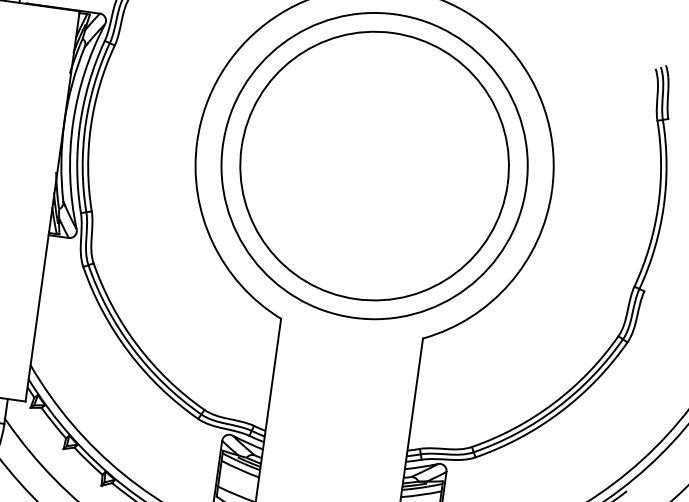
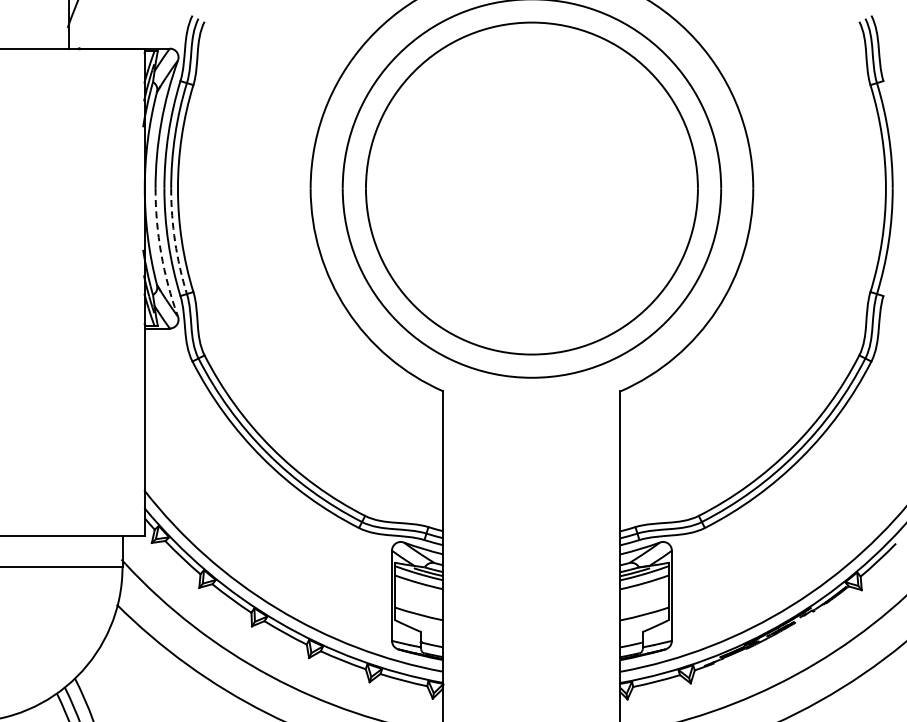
arc: (83, 168) -> (175, 241), solid -> dashed
arc: (70, 176) -> (161, 253), solid -> dashed

